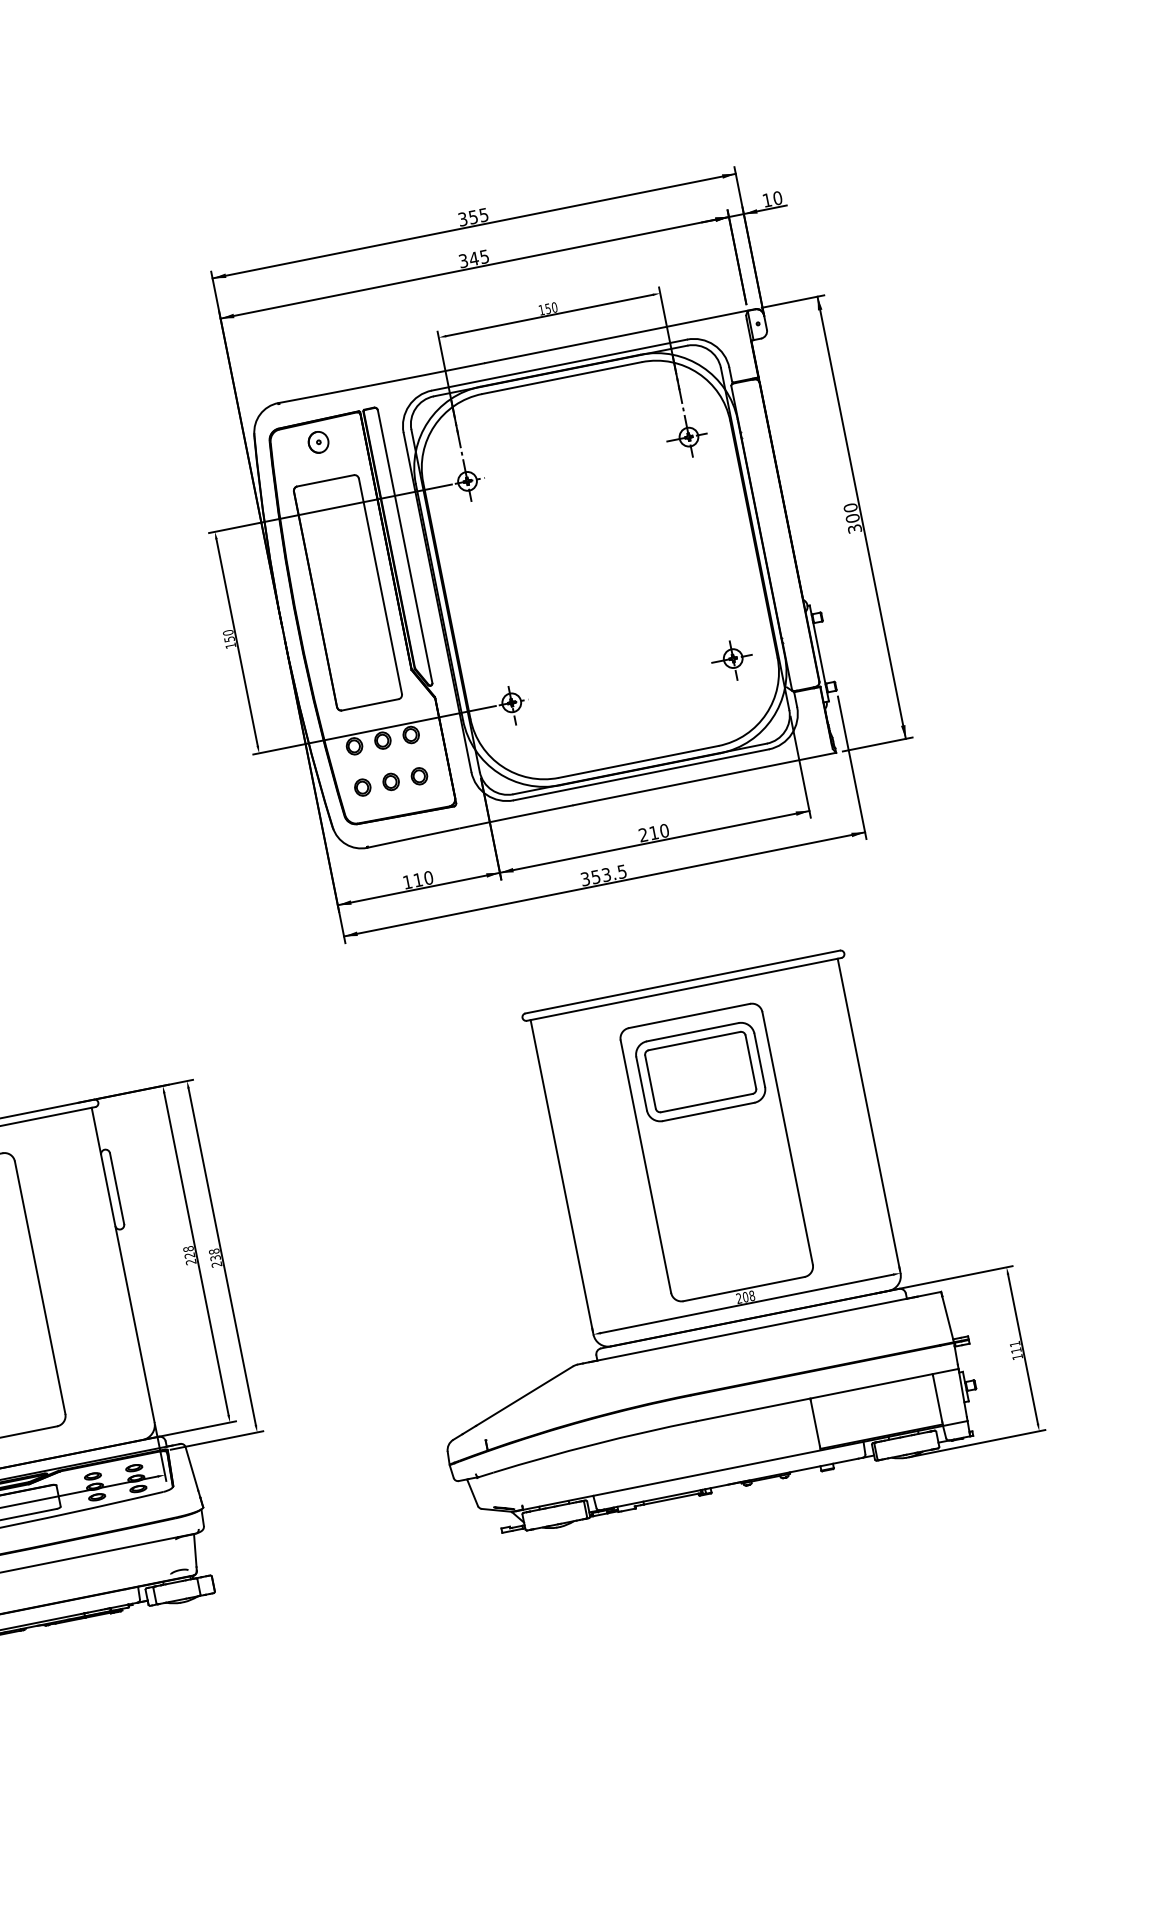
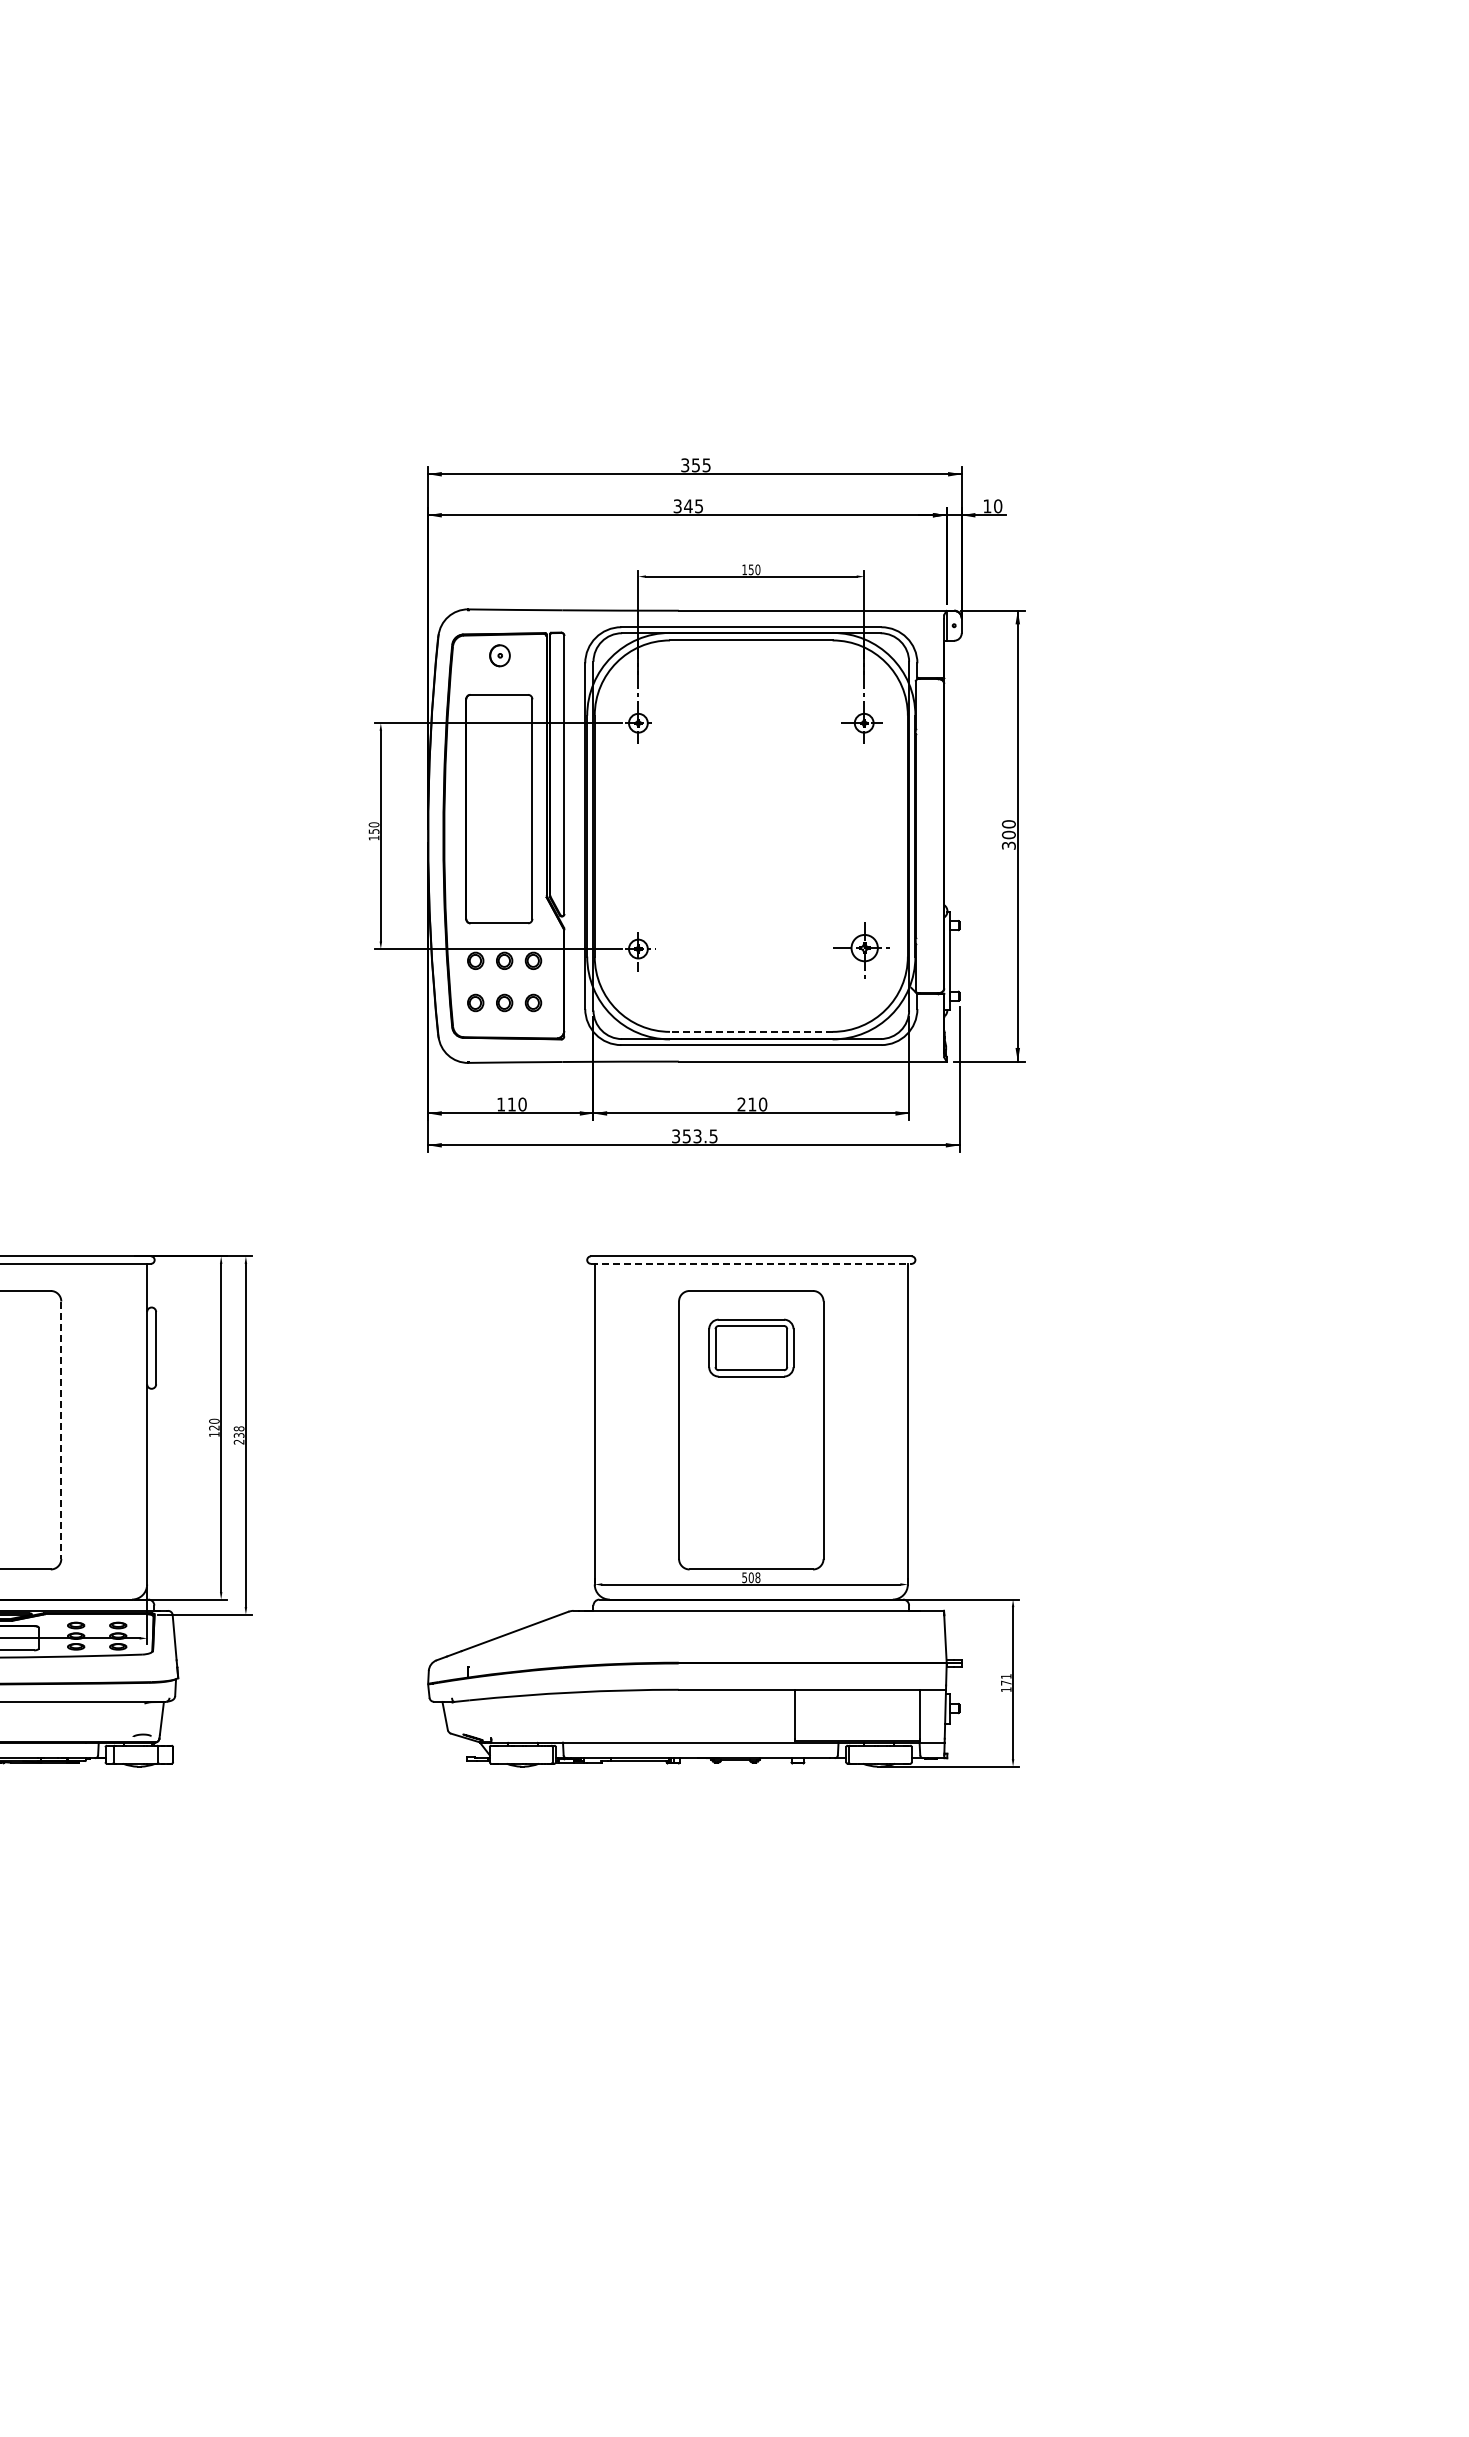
part: (732, 661) -> (862, 951), size x1.4
line: (637, 761) -> (750, 1031), solid -> dashed
line: (684, 989) -> (751, 1263), solid -> dashed
part: (700, 1071) -> (751, 1347), size x0.7
text: (189, 1255) -> (214, 1427), 228 -> 120
line: (40, 1287) -> (61, 1430), solid -> dashed
text: (738, 1298) -> (744, 1577), 208 -> 508
text: (1016, 1349) -> (1006, 1682), 111 -> 171

